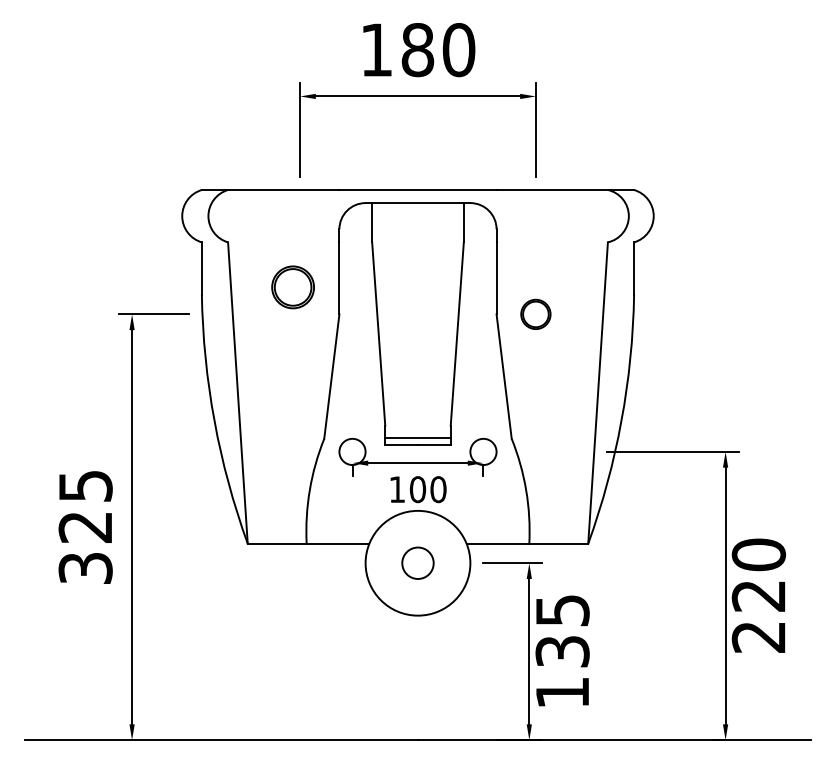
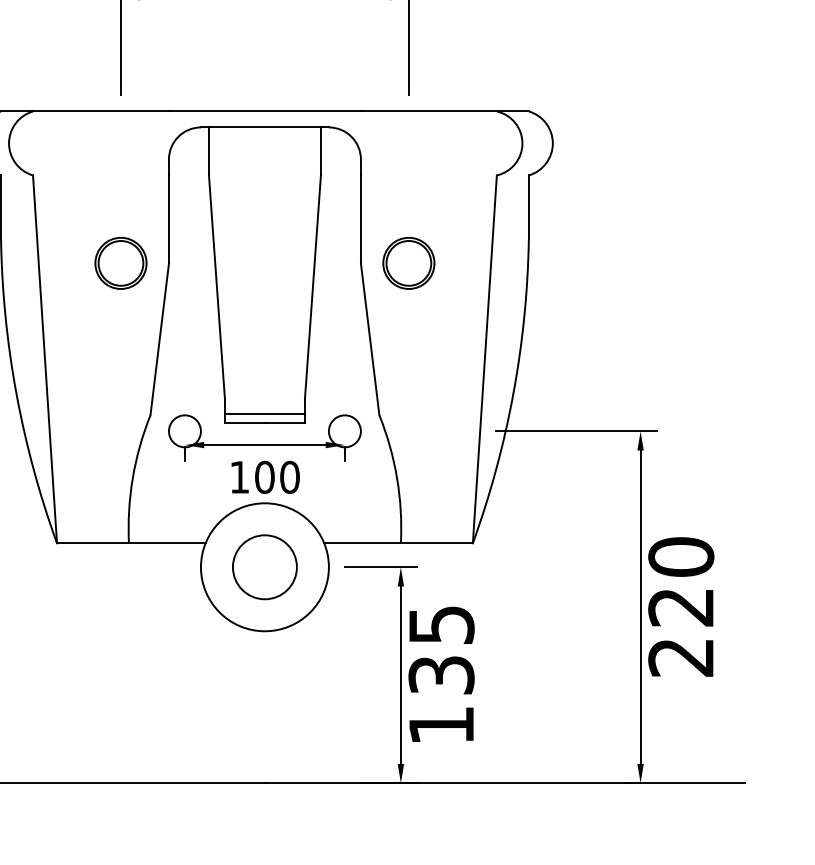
part: (292, 287) -> (120, 263), moved
part: (535, 314) -> (408, 263), size x1.43
circle: (417, 563) -> (264, 567), size x1.67

